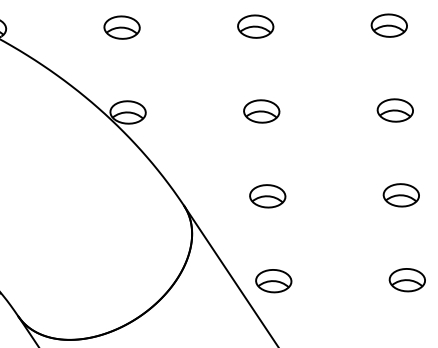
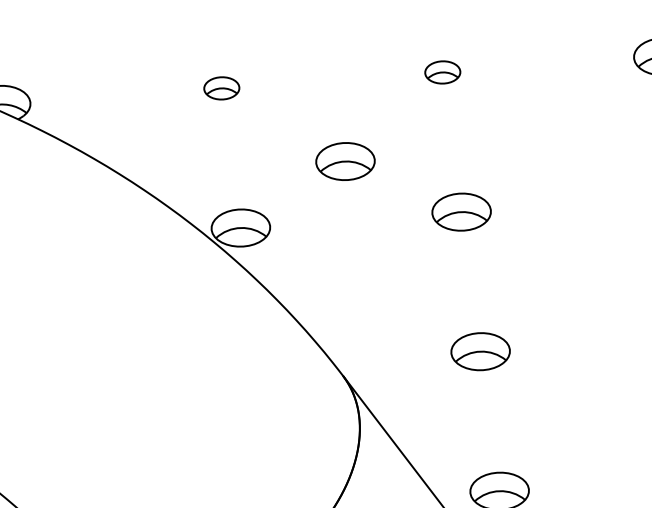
part: (255, 26) -> (442, 72), size x0.6
part: (121, 27) -> (220, 88), size x0.6
part: (193, 76) -> (345, 161), added

